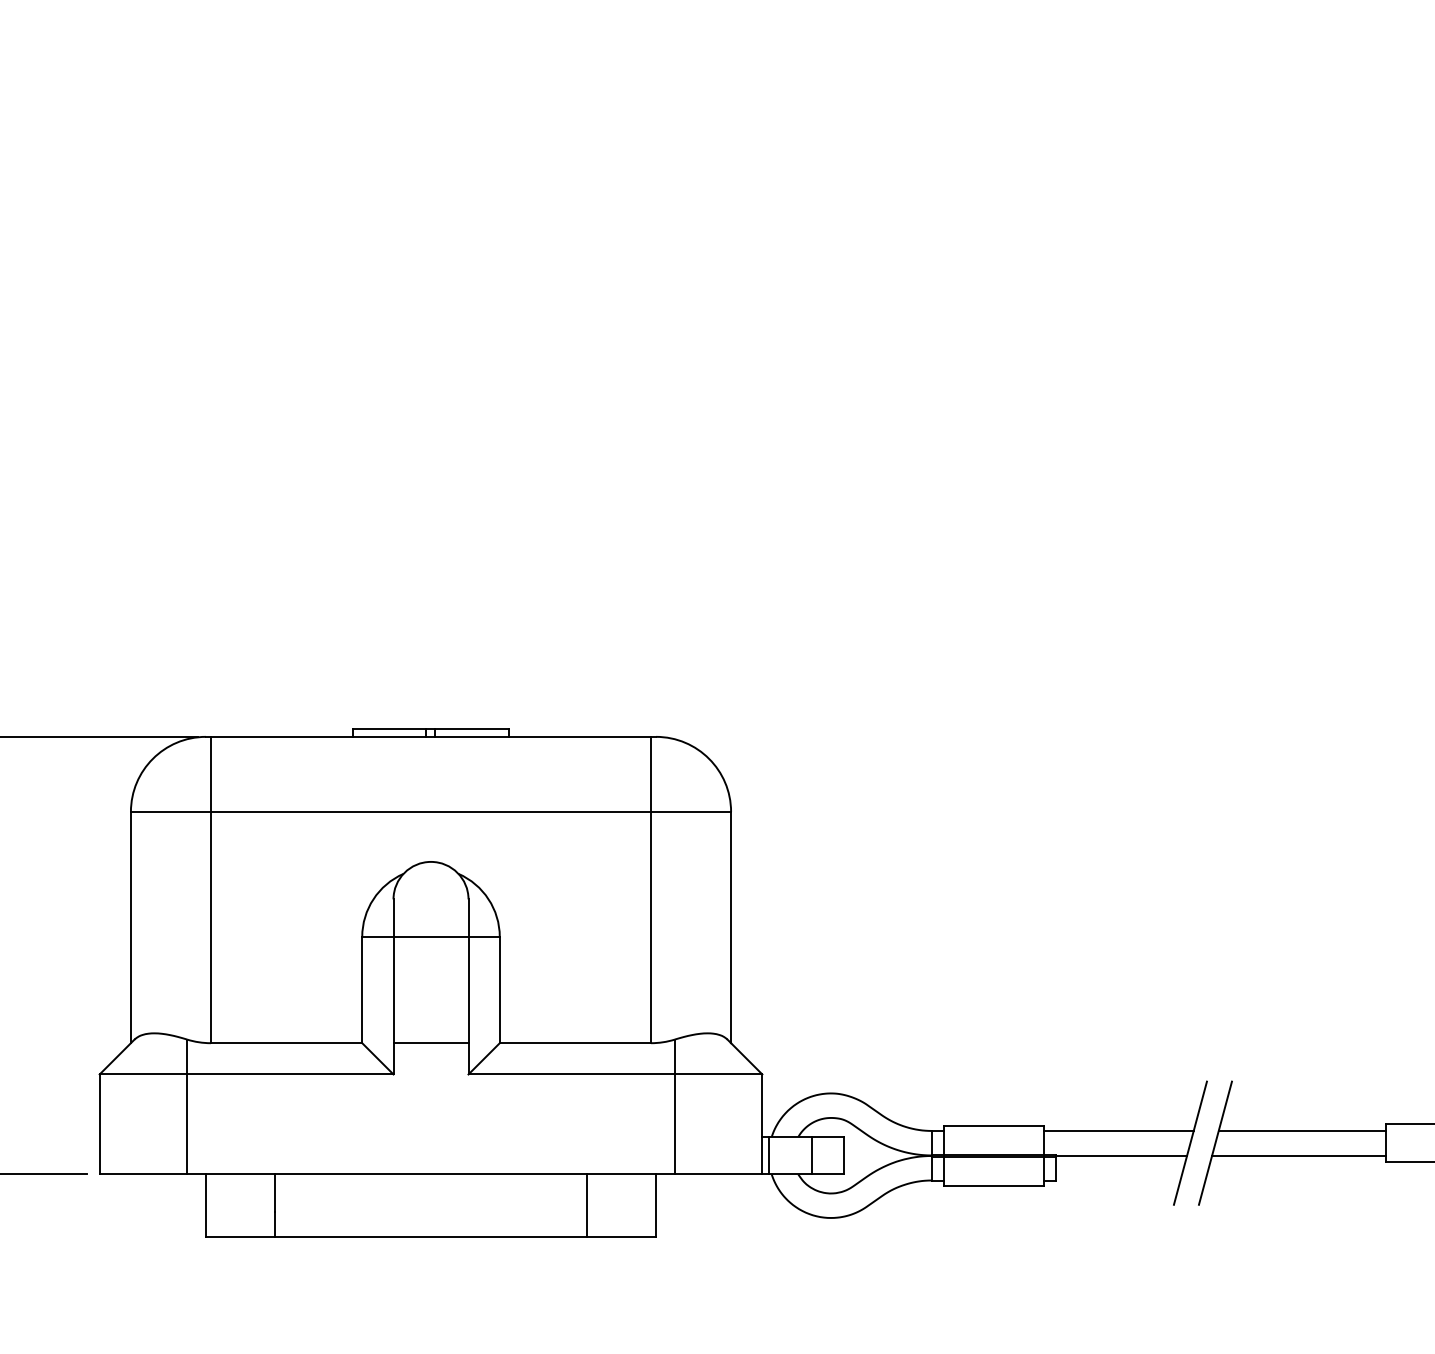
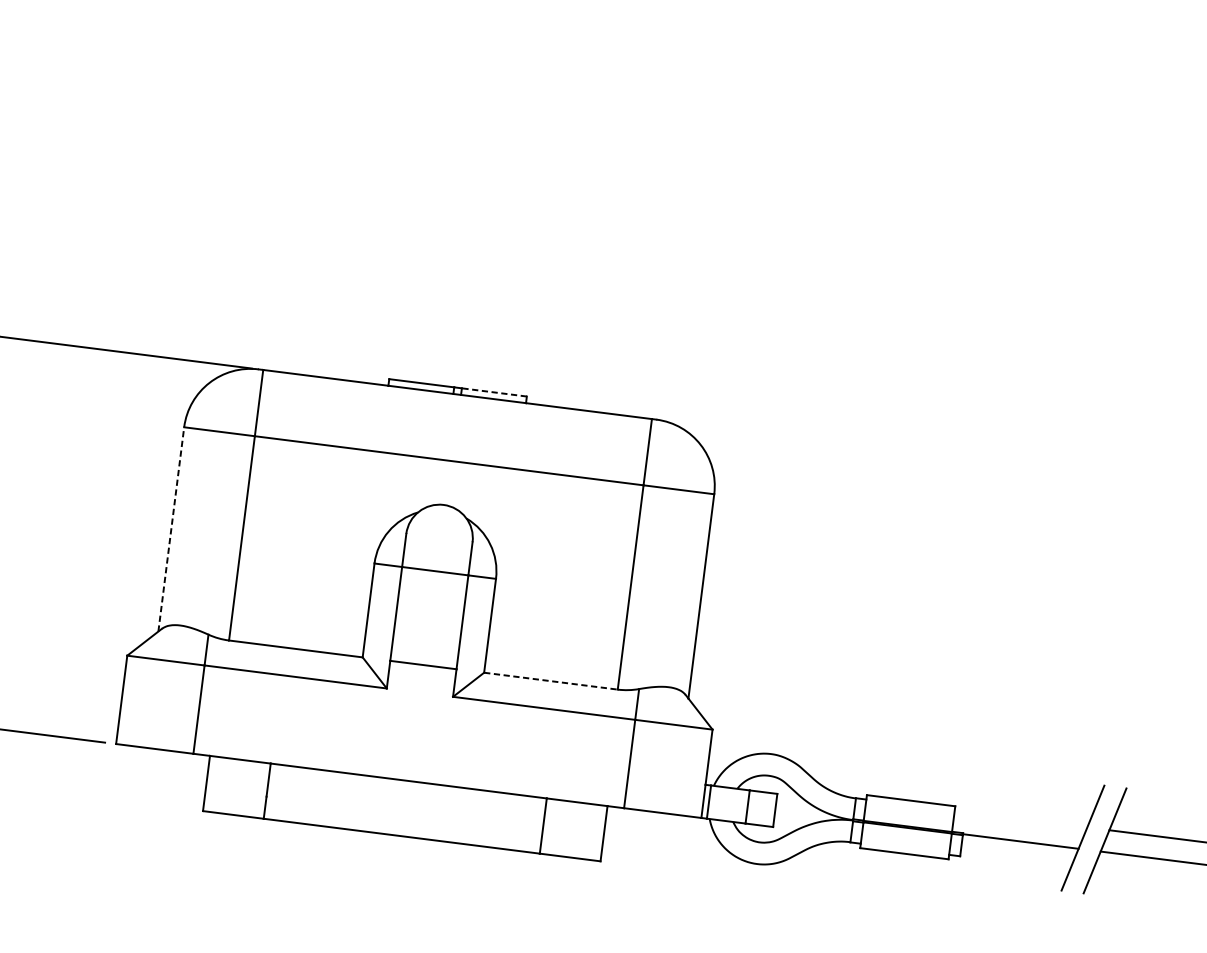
line: (471, 729) -> (494, 392), solid -> dashed
line: (130, 927) -> (170, 529), solid -> dashed
line: (575, 1043) -> (550, 681), solid -> dashed
line: (1118, 1130) -> (1020, 818), removed

